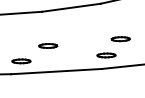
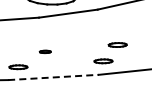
part: (48, 45) -> (45, 51), size x0.6
line: (57, 71) -> (54, 77), solid -> dashed

